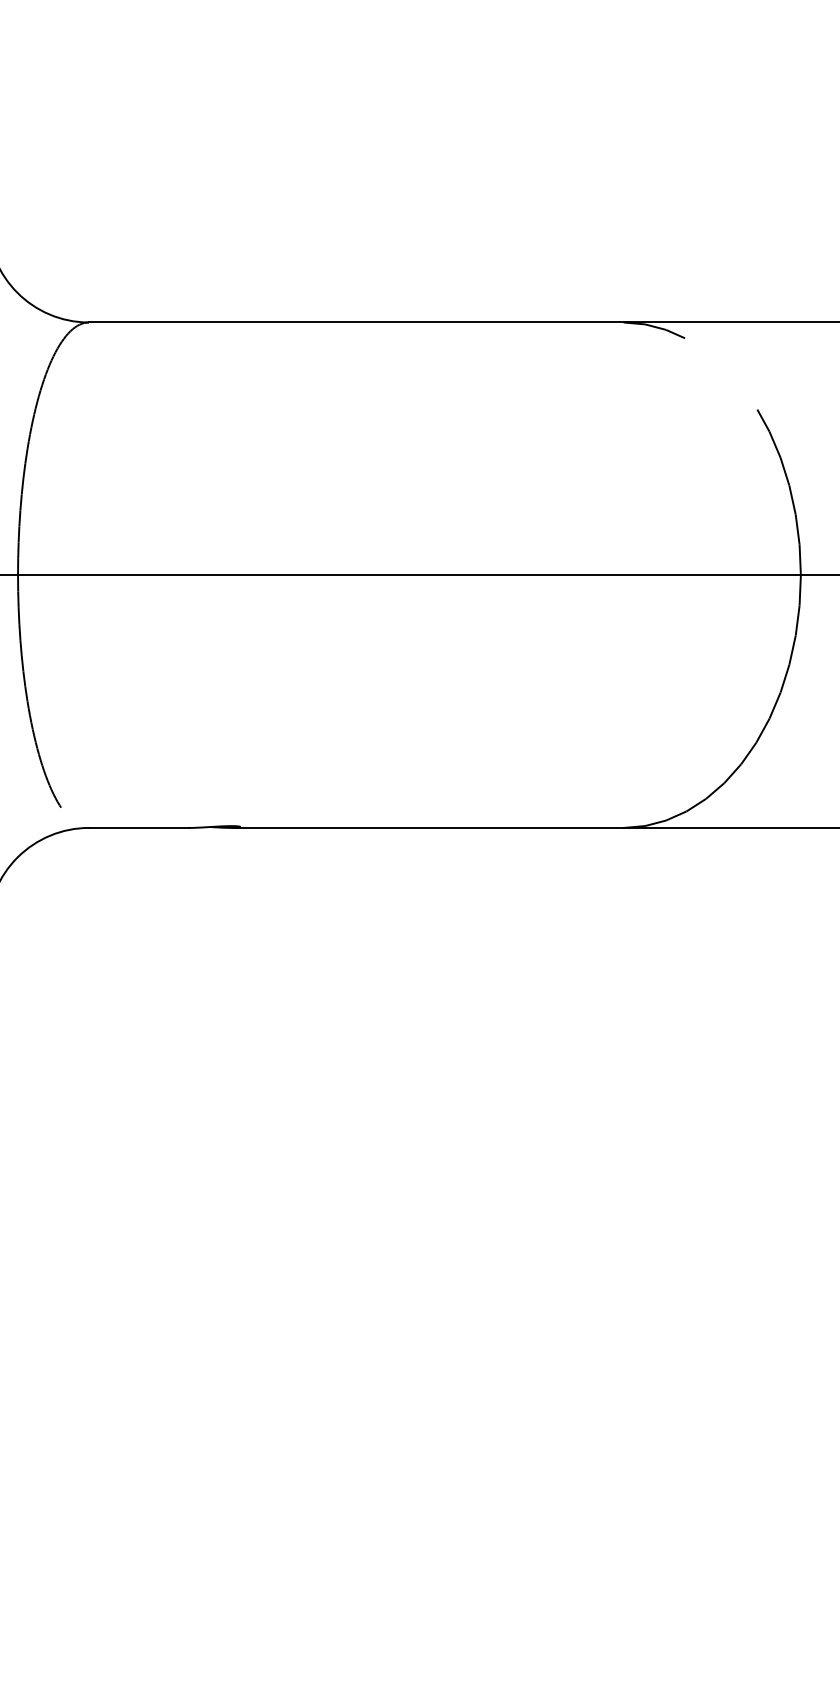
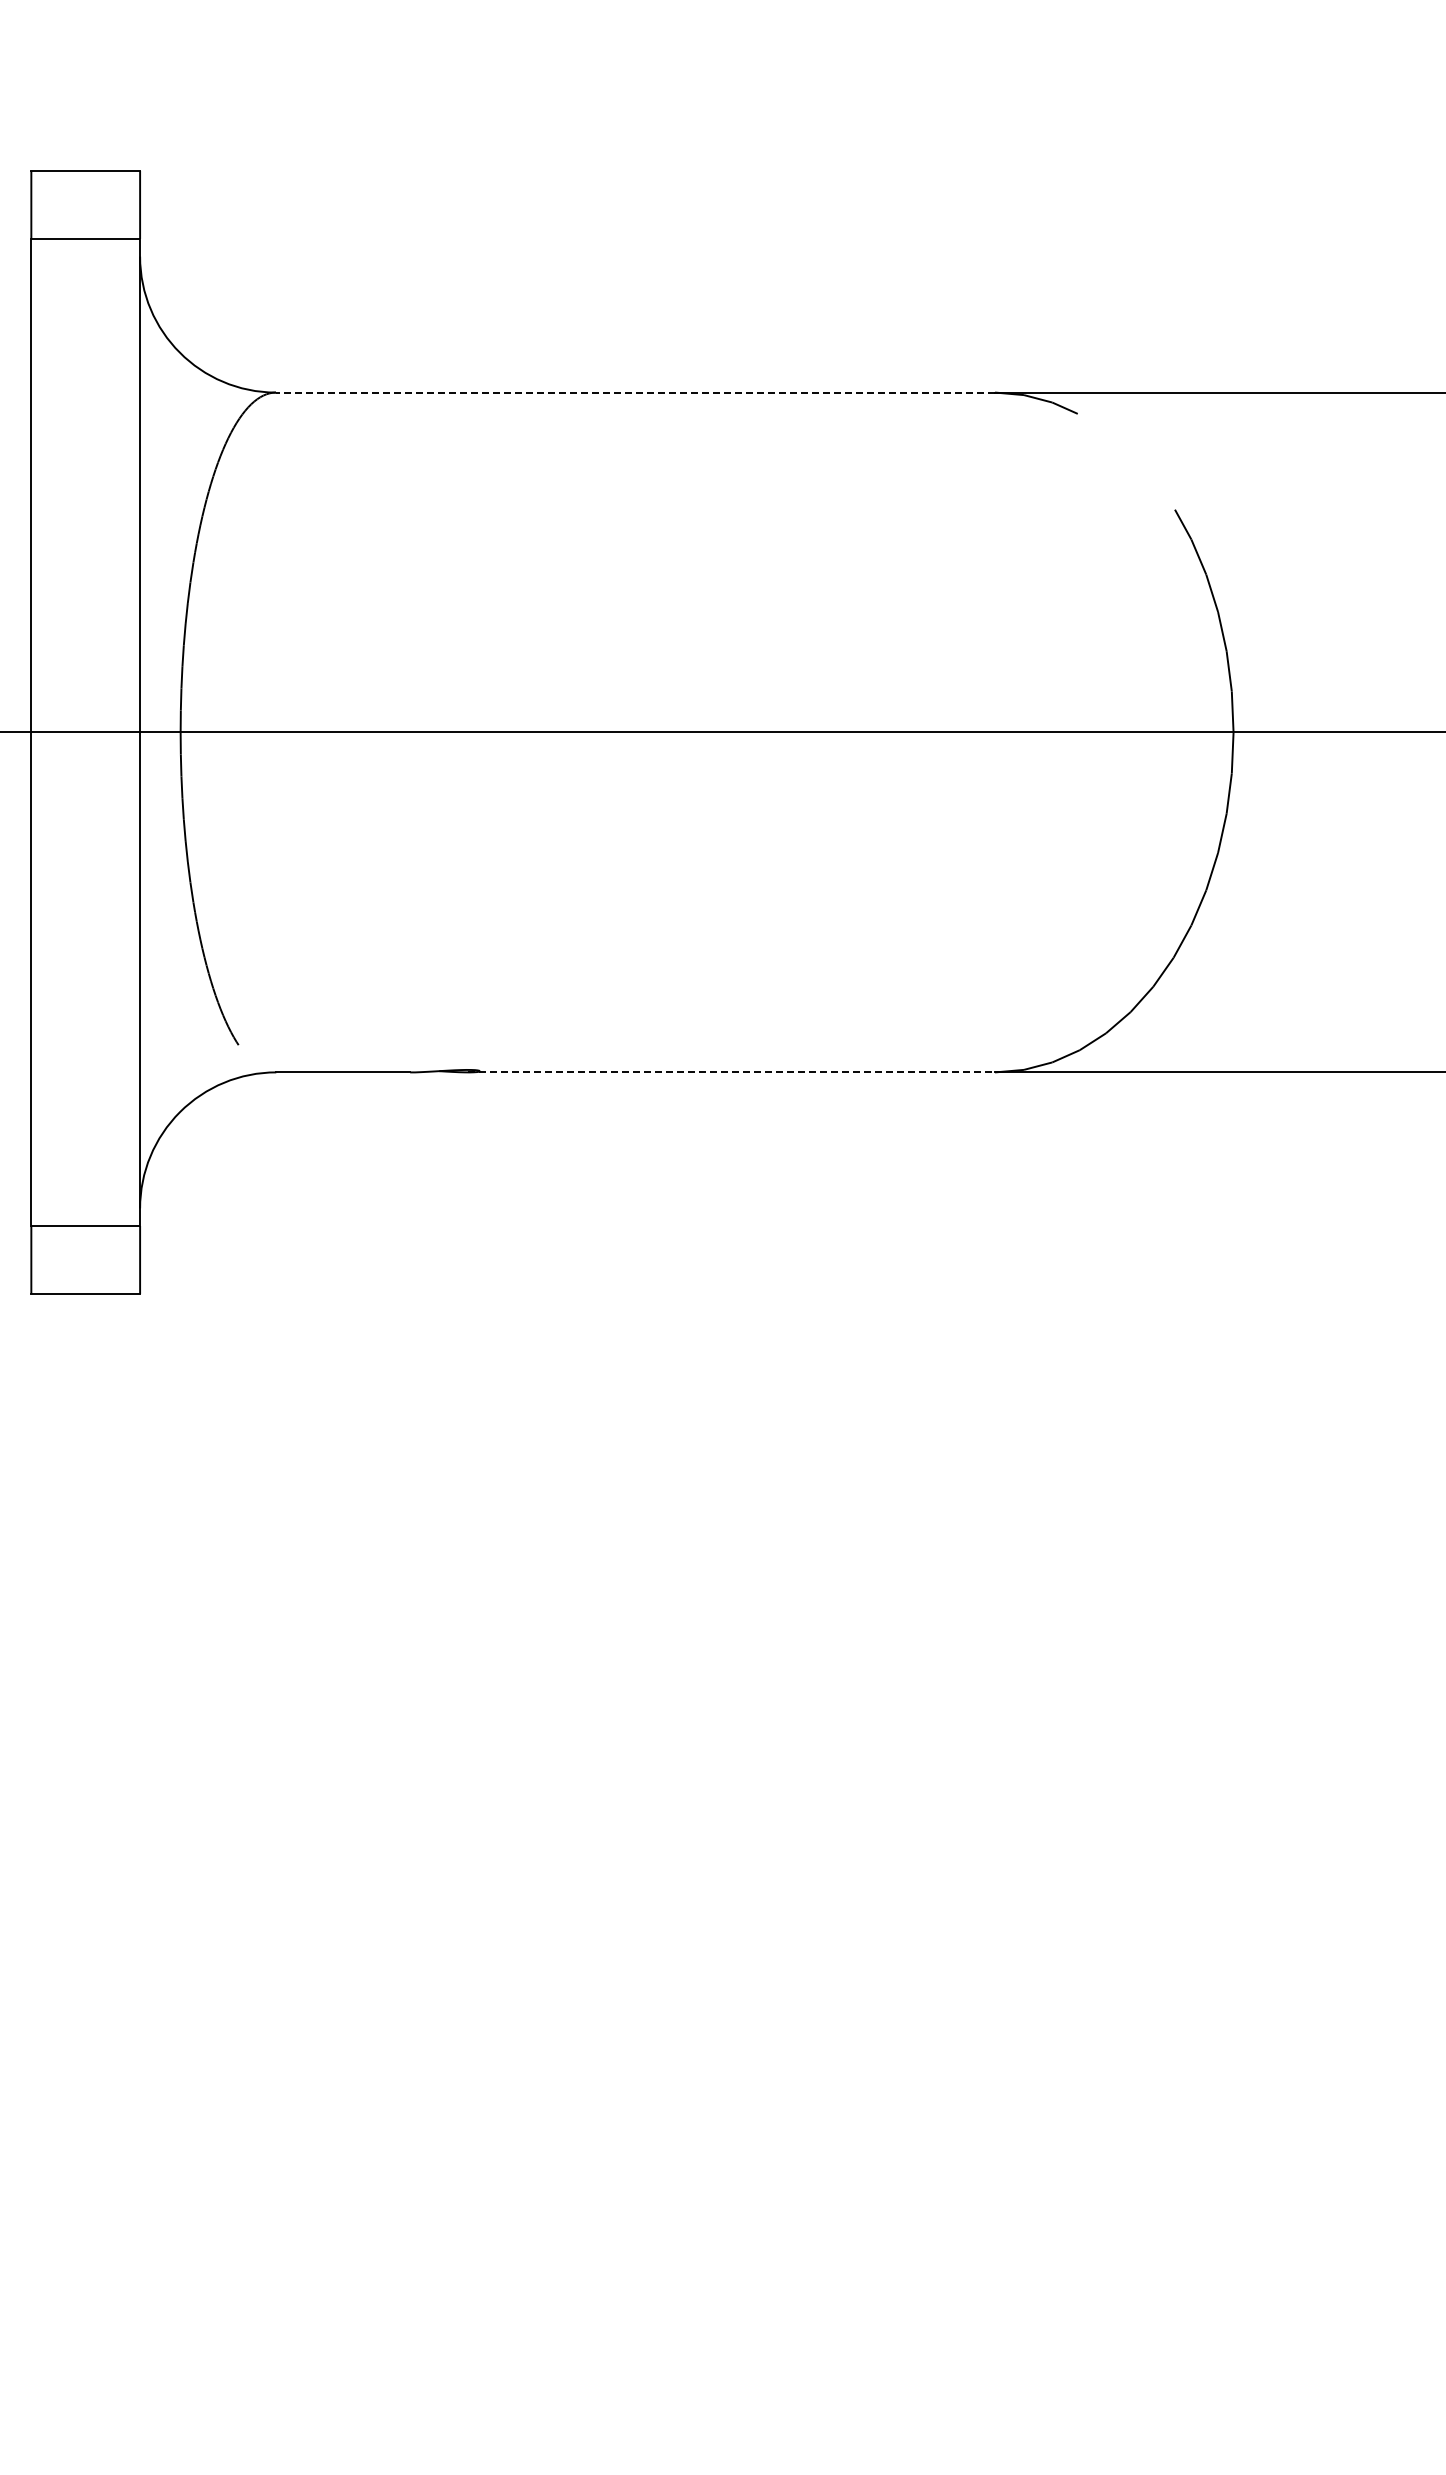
line: (356, 322) -> (635, 392), solid -> dashed
line: (427, 828) -> (731, 1072), solid -> dashed

